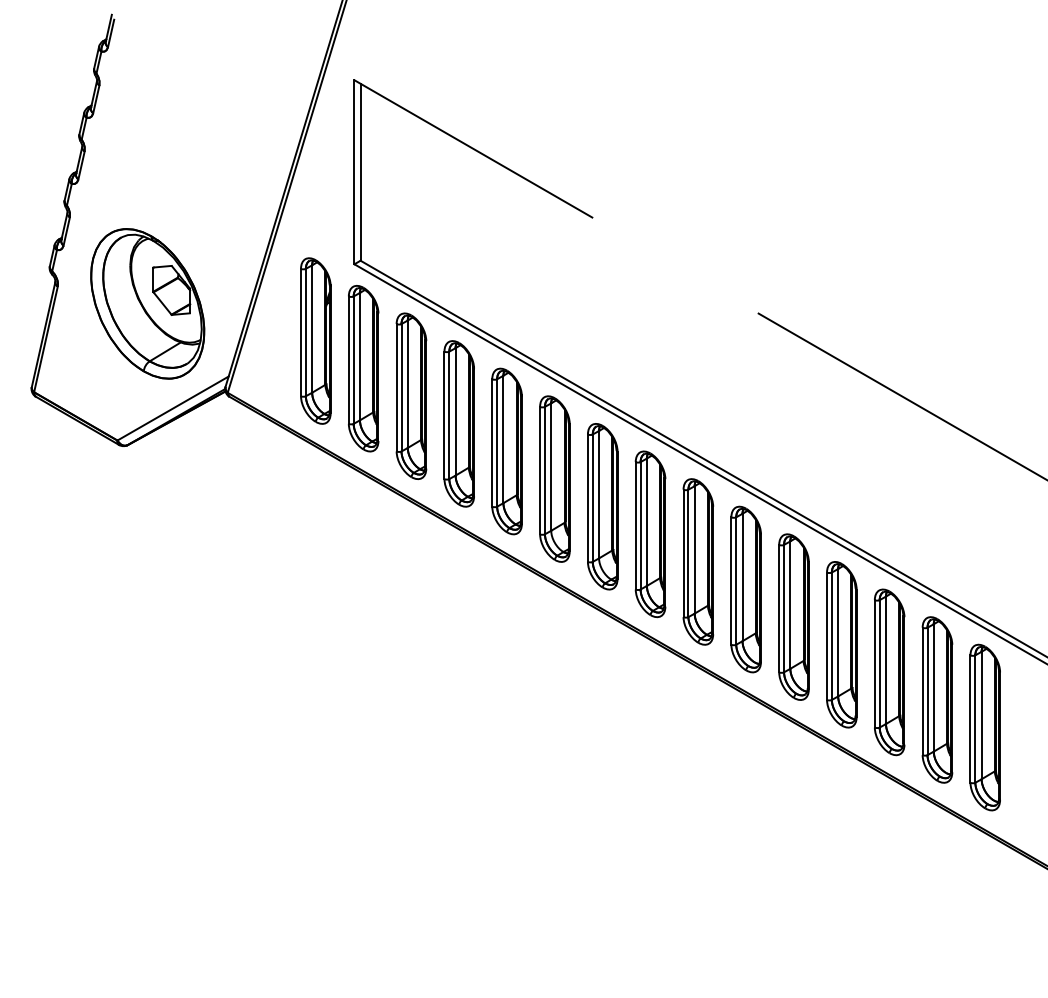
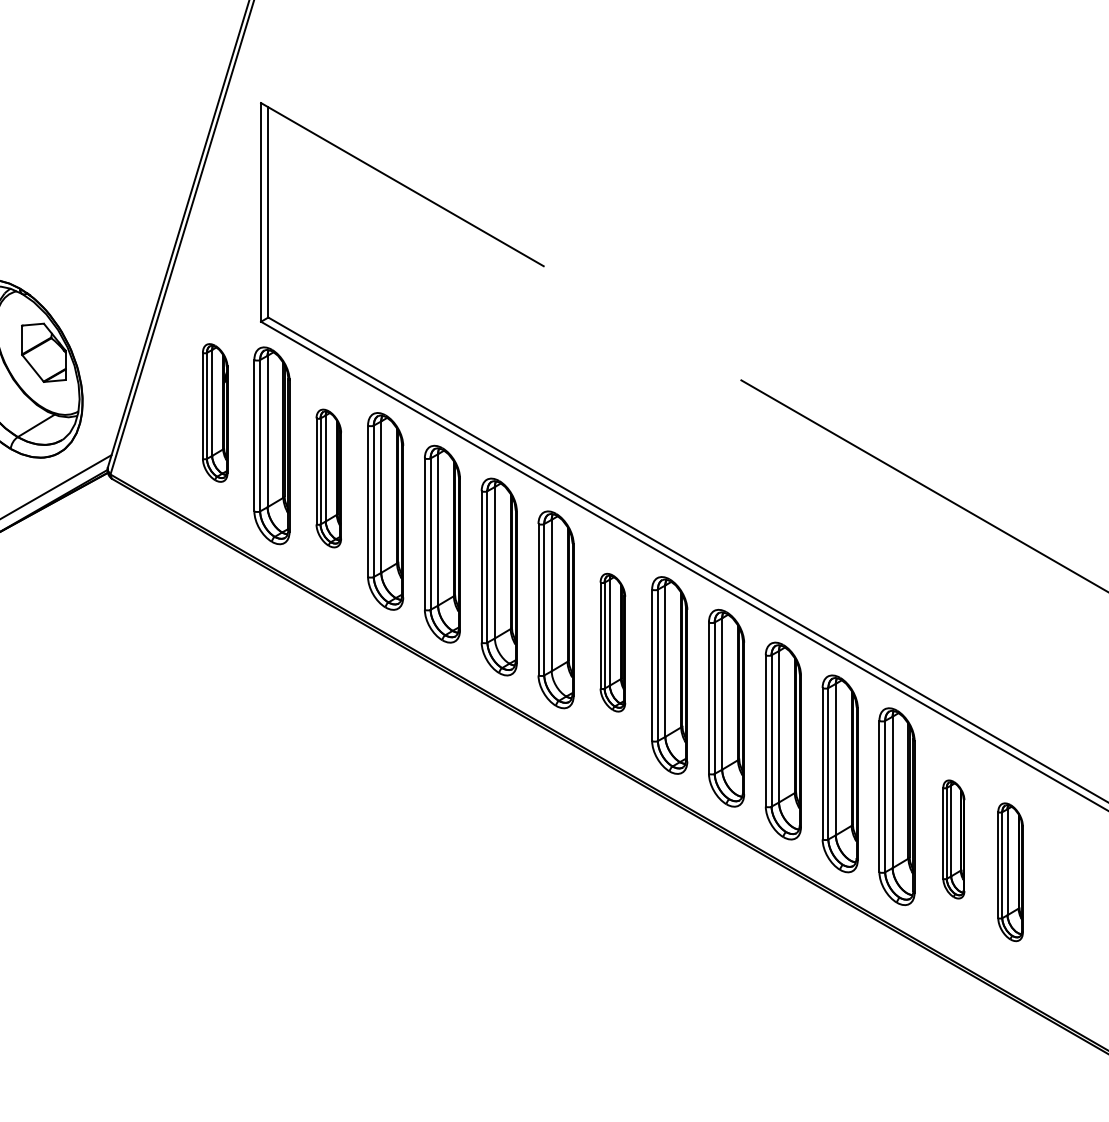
part: (315, 340) -> (214, 412), size x0.7
part: (411, 395) -> (328, 477), size x0.7
part: (650, 534) -> (612, 642), size x0.7
part: (937, 699) -> (953, 838), size x0.6
part: (984, 727) -> (1009, 872), size x0.7

